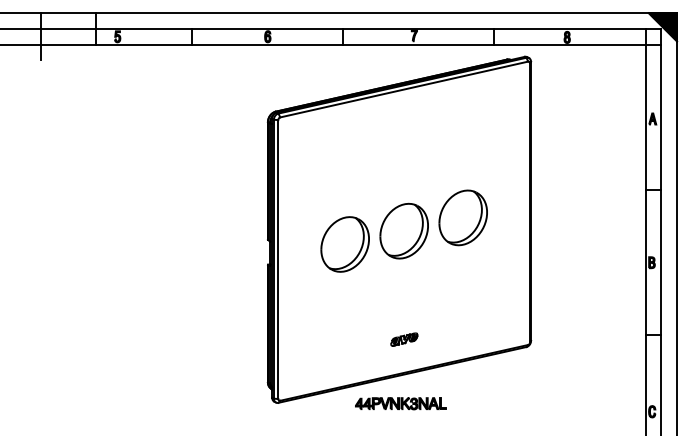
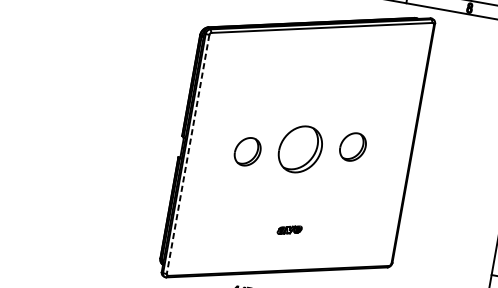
part: (462, 217) -> (352, 146), size x0.6
part: (344, 244) -> (247, 151), size x0.6
line: (278, 260) -> (188, 155), solid -> dashed
part: (404, 339) -> (289, 230), moved

